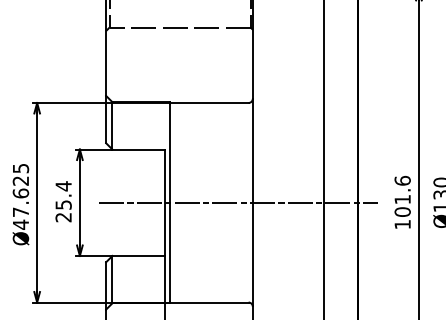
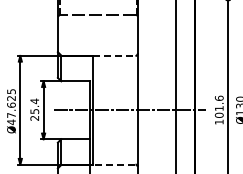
line: (210, 102) -> (114, 55), solid -> dashed
line: (208, 302) -> (113, 164), solid -> dashed

